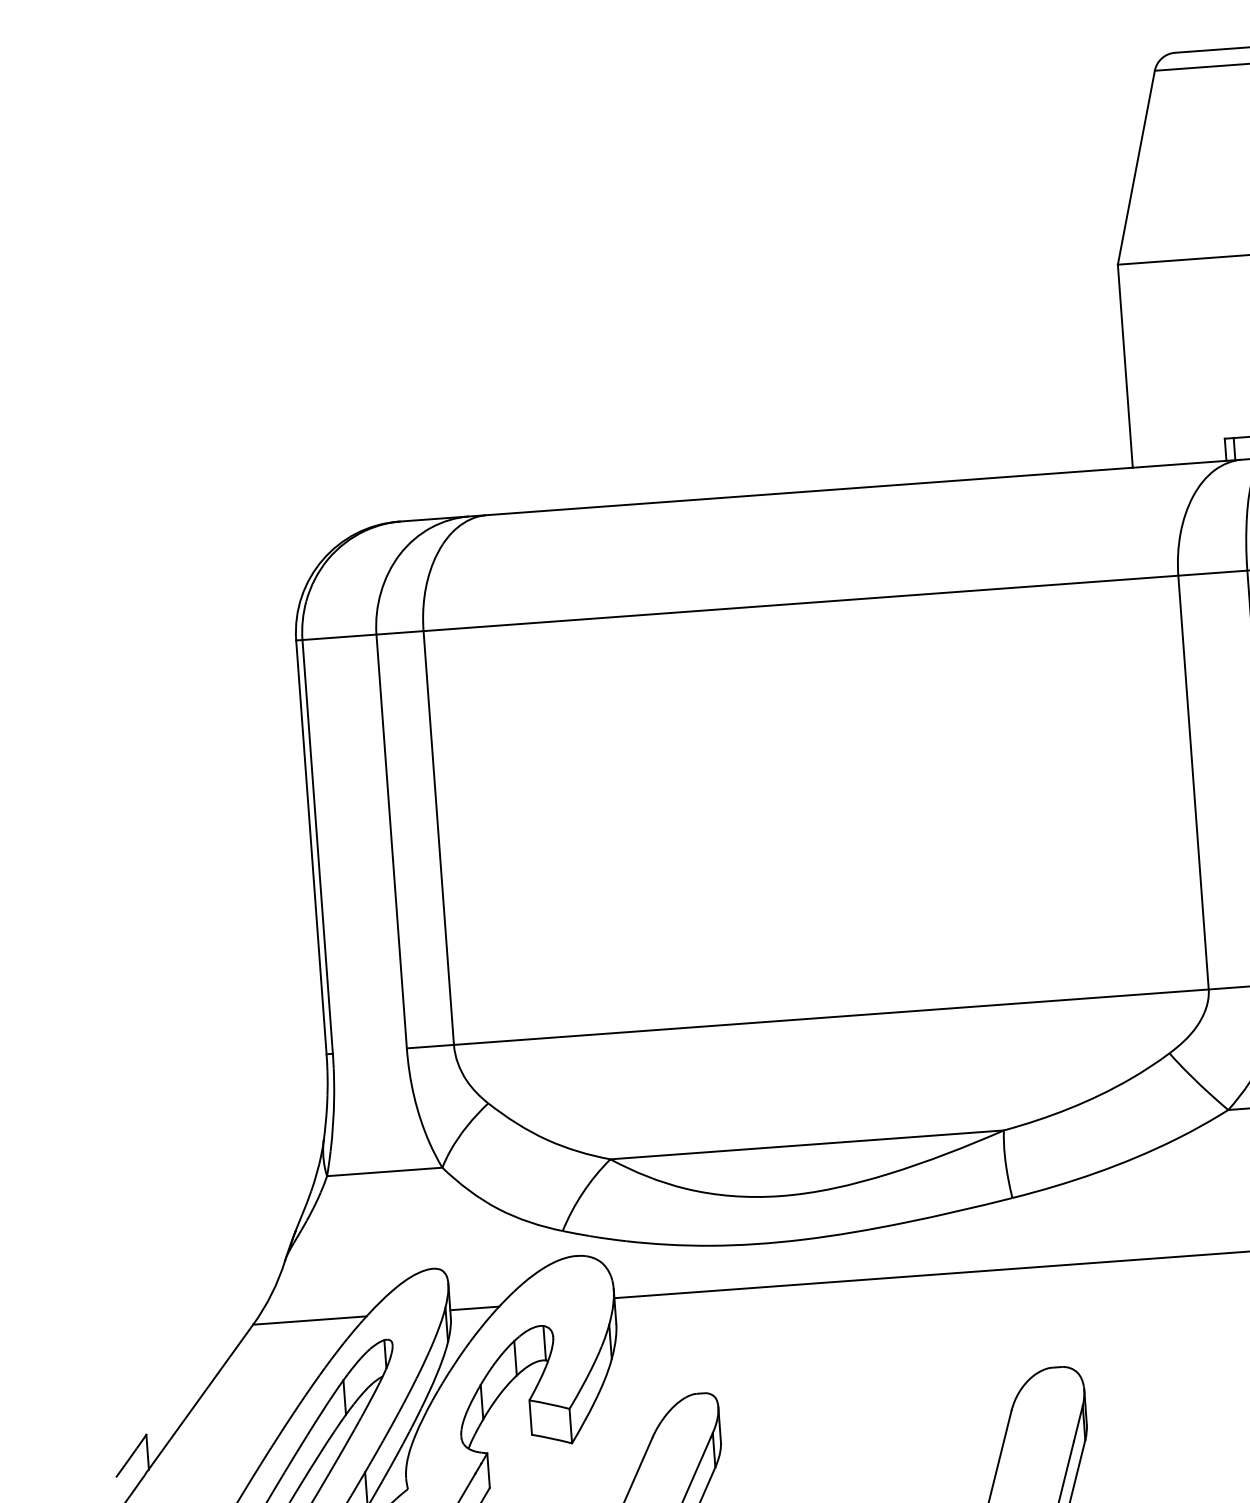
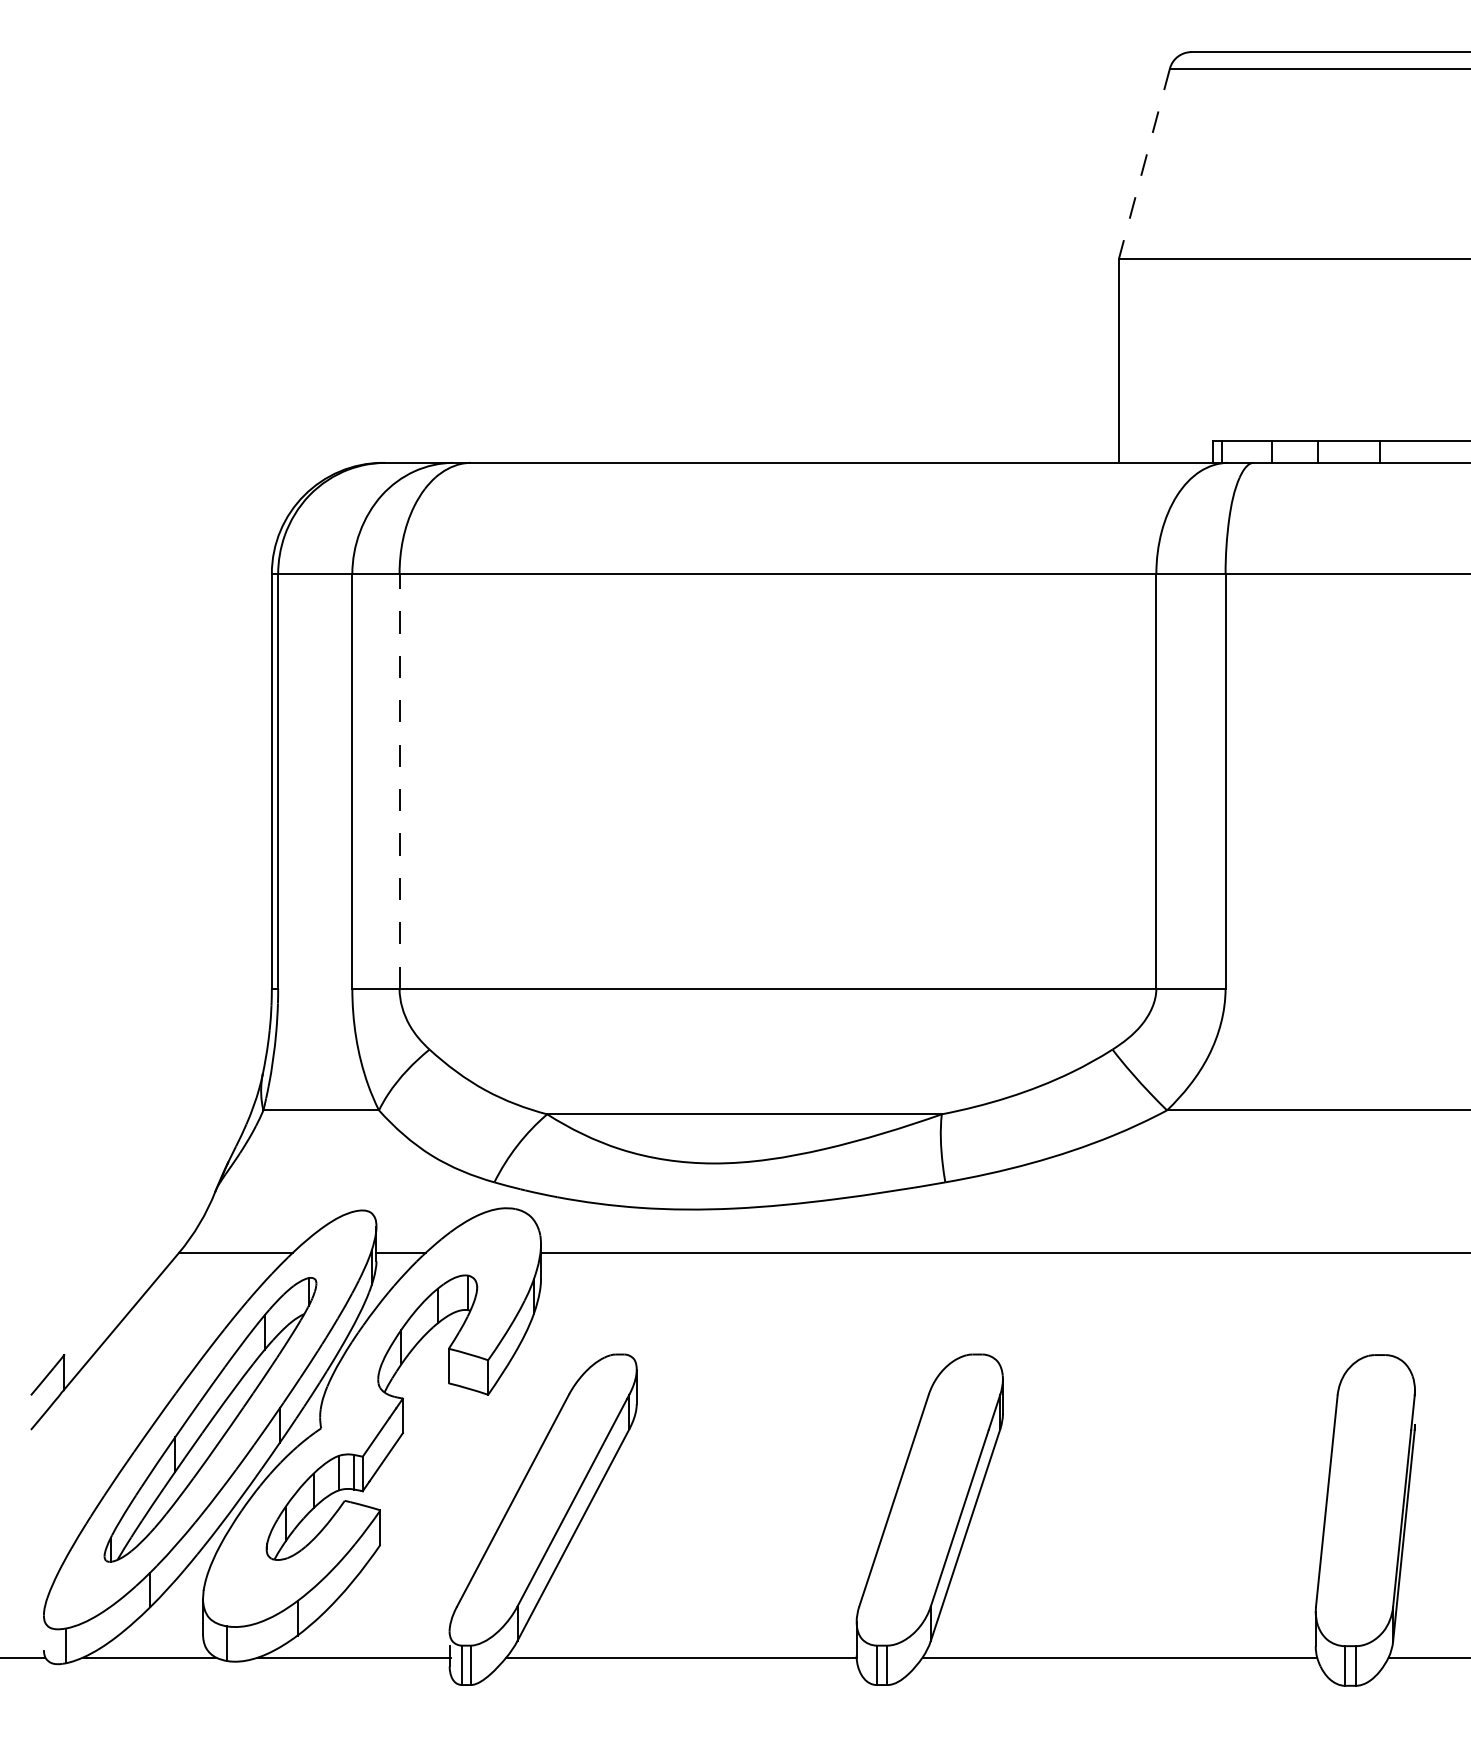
line: (1136, 167) -> (1144, 163), solid -> dashed
line: (438, 837) -> (399, 780), solid -> dashed

